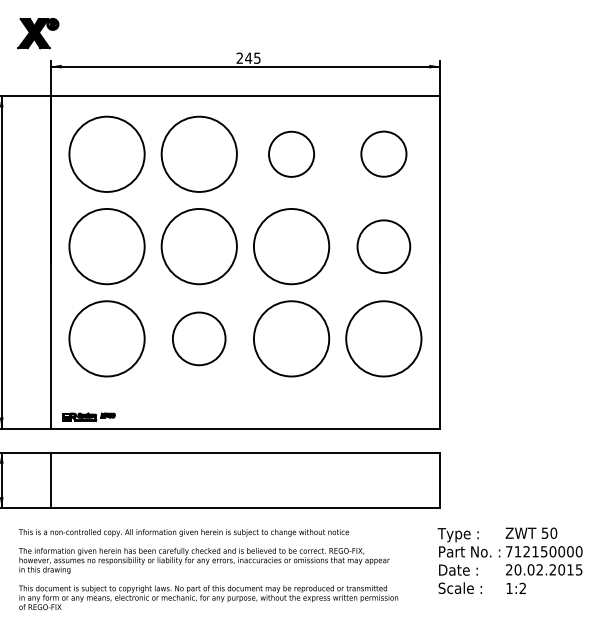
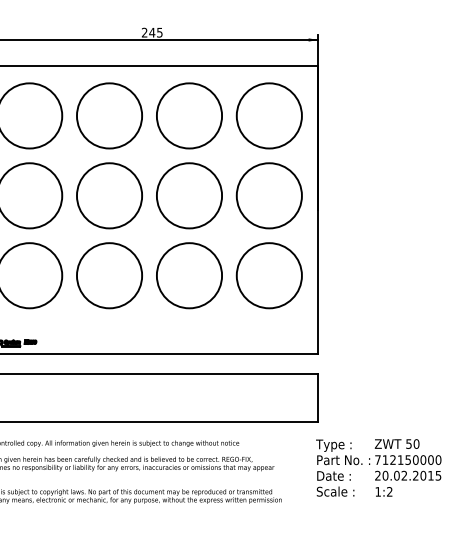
circle: (291, 153) -> (189, 115), size x1.67
circle: (383, 153) -> (269, 115), size x1.67
circle: (383, 246) -> (269, 195), size x1.43
circle: (198, 338) -> (108, 275), size x1.43

